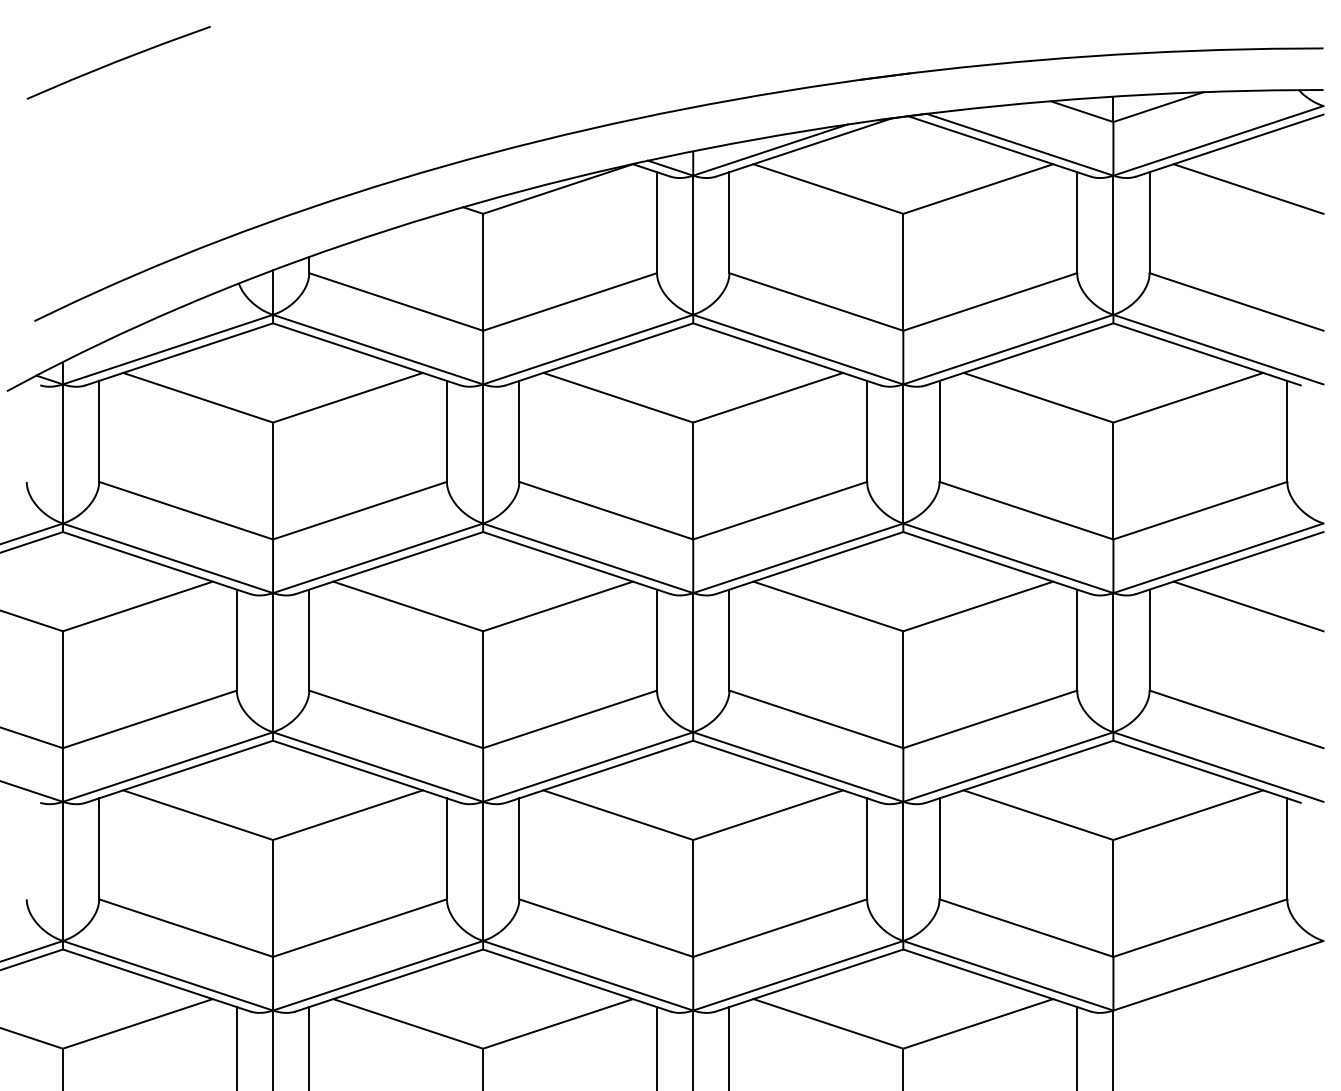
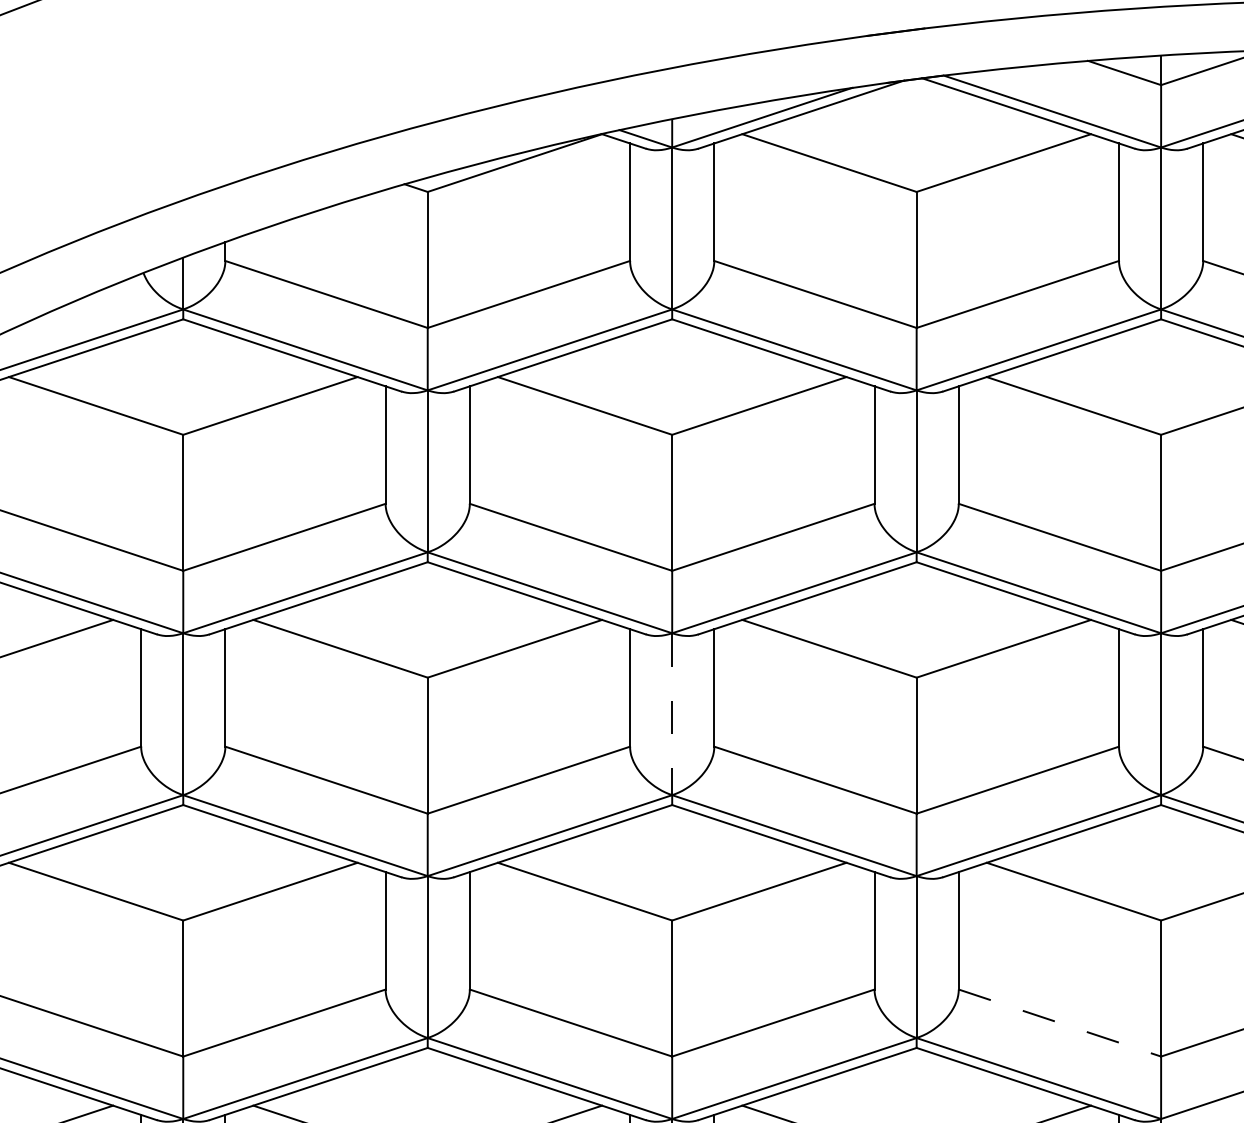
line: (693, 662) -> (672, 713), solid -> dashed
line: (1026, 928) -> (1059, 1023), solid -> dashed

